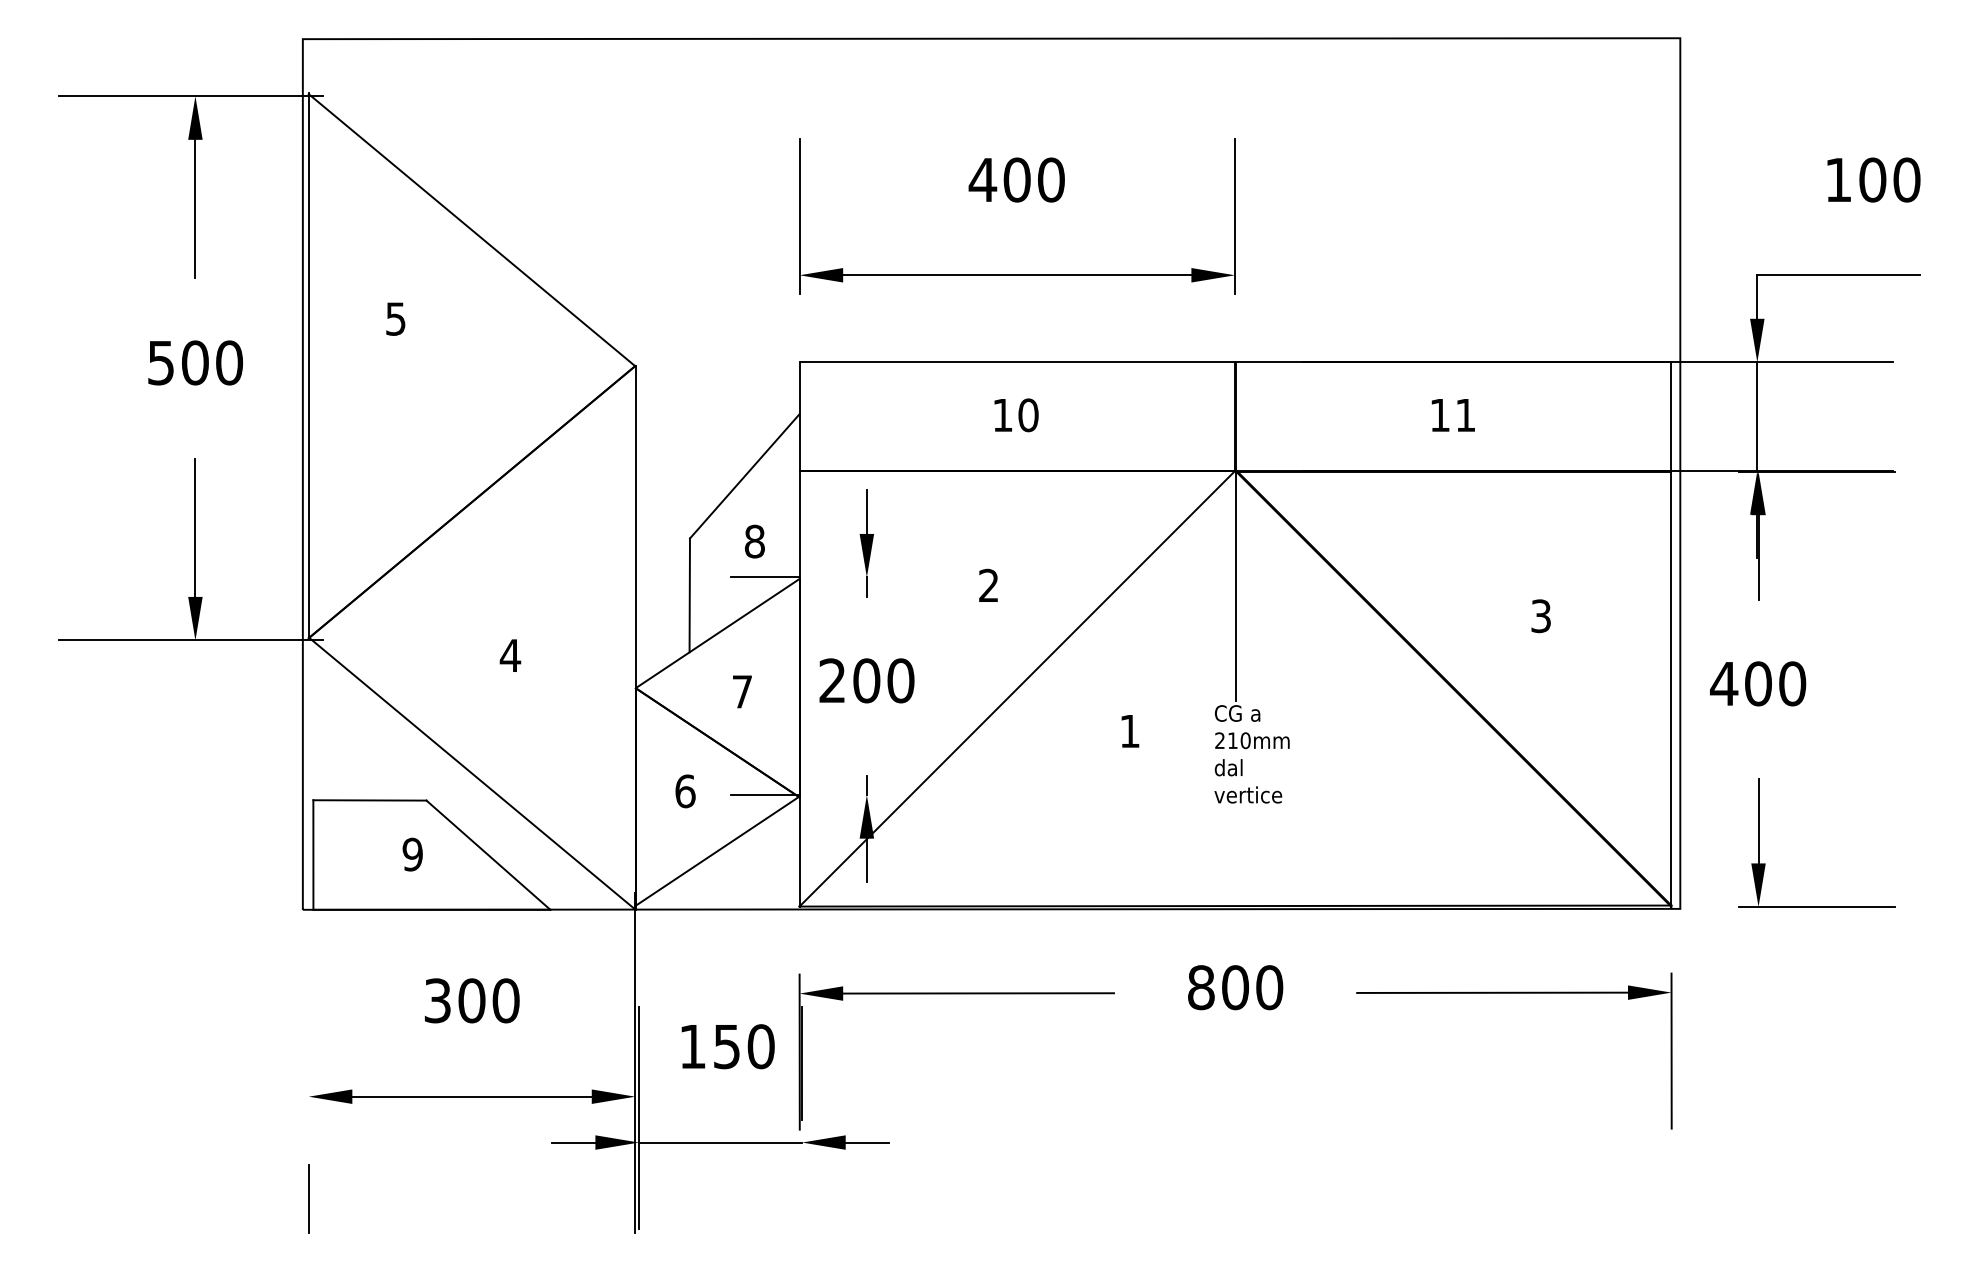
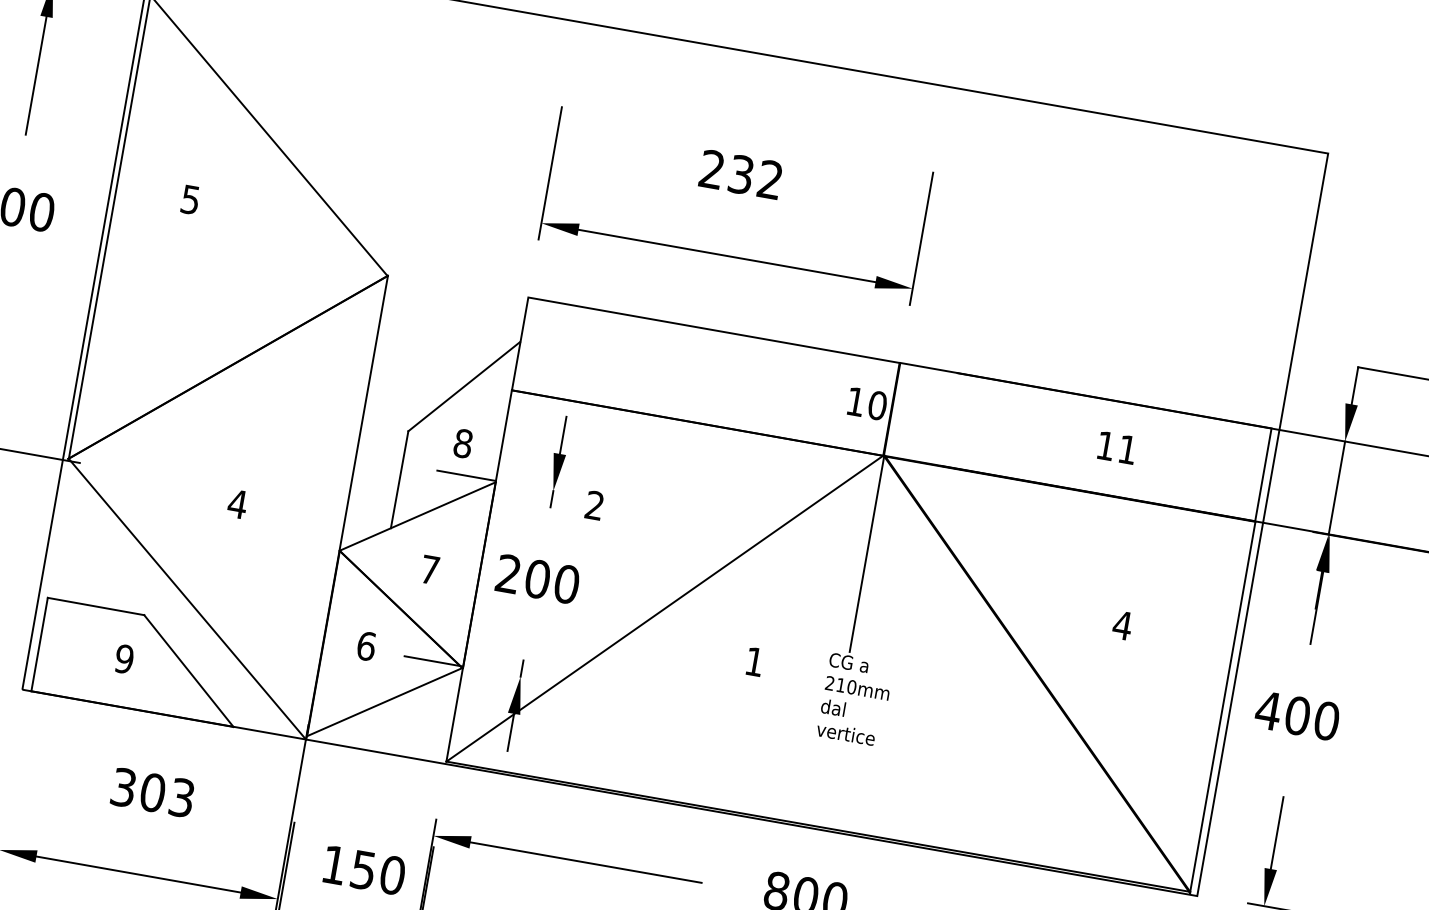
text: (1016, 179) -> (740, 174), 400 -> 232
text: (1016, 415) -> (867, 404), moved
text: (1452, 415) -> (1116, 447), moved
text: (988, 584) -> (594, 504), moved
text: (1540, 616) -> (1122, 625), 3 -> 4
text: (505, 1000) -> (181, 797), 300 -> 303

